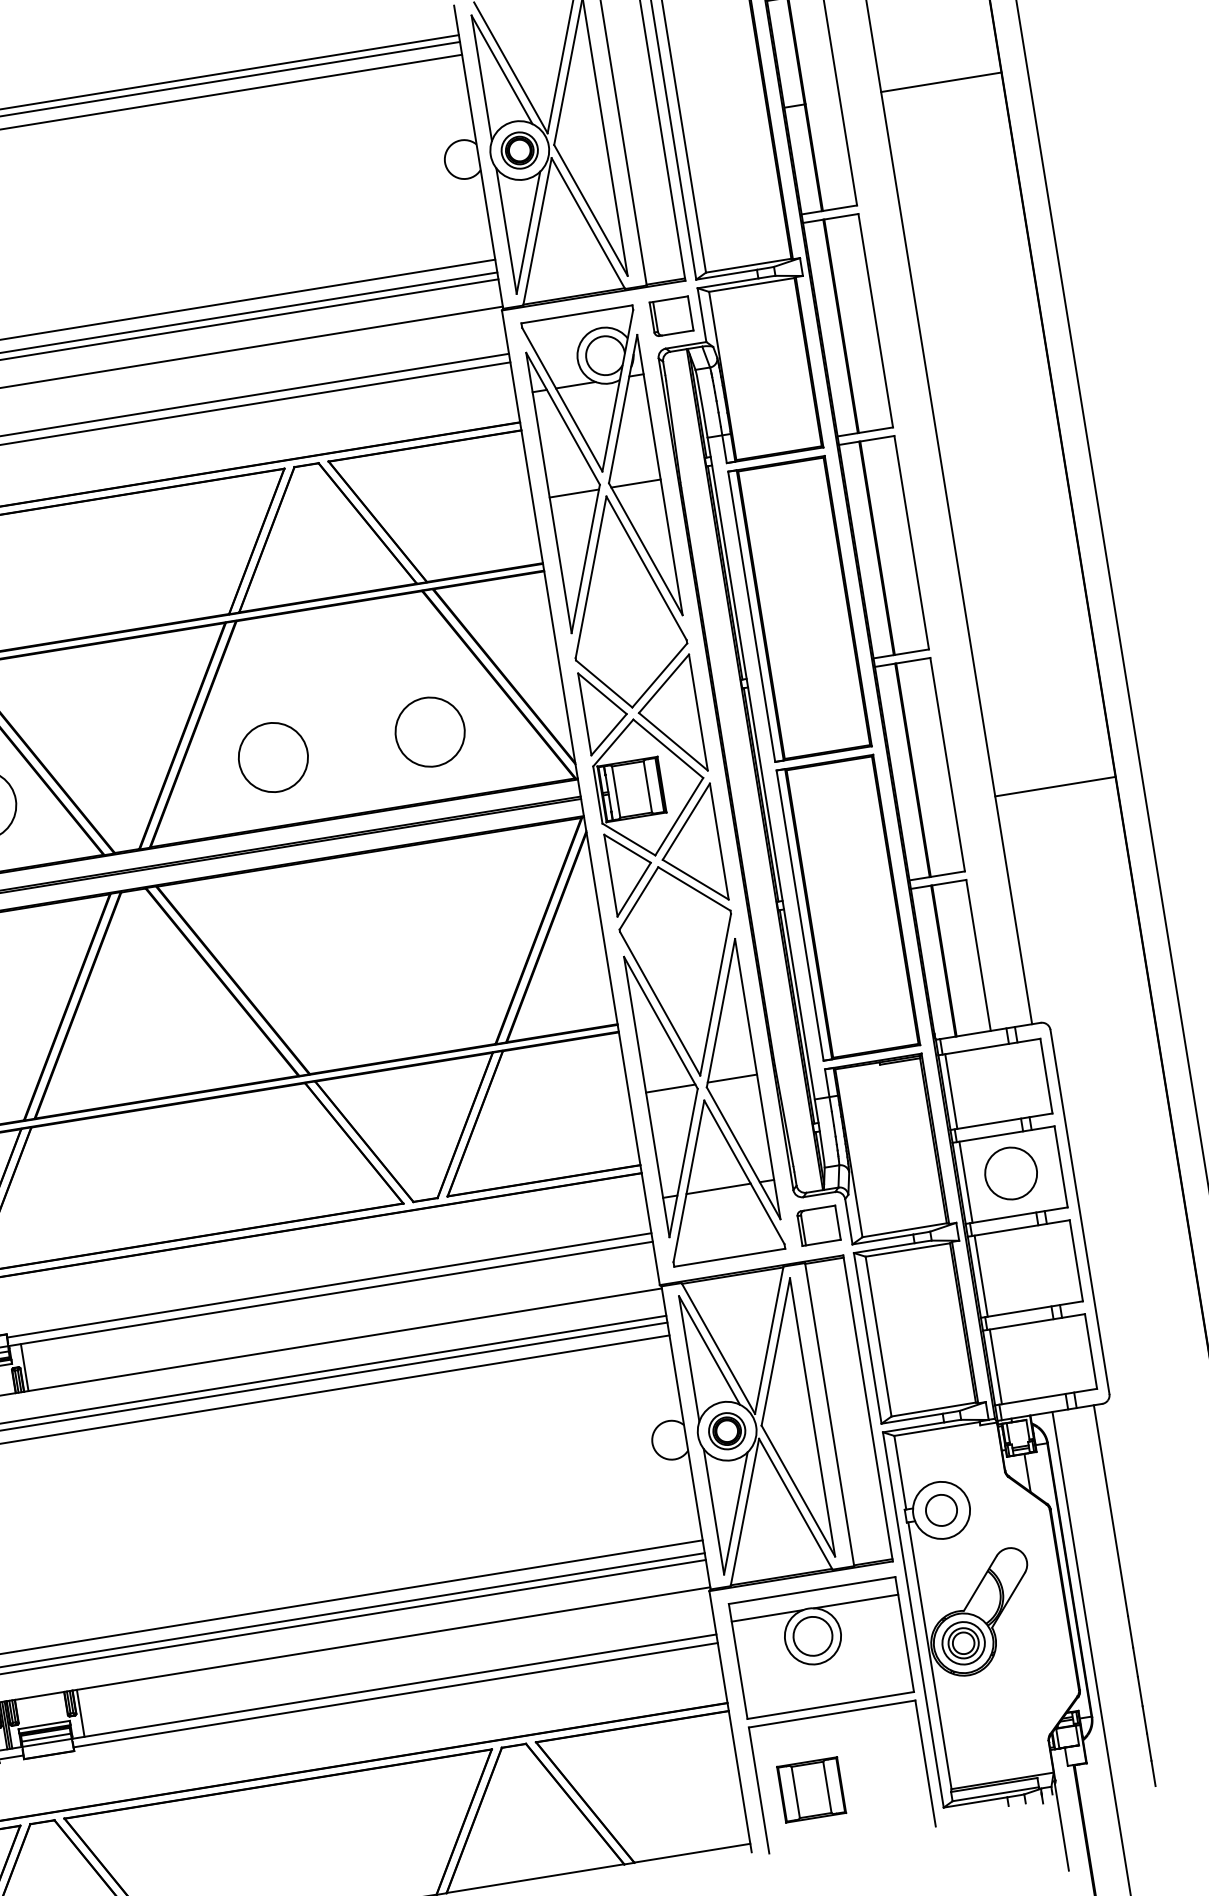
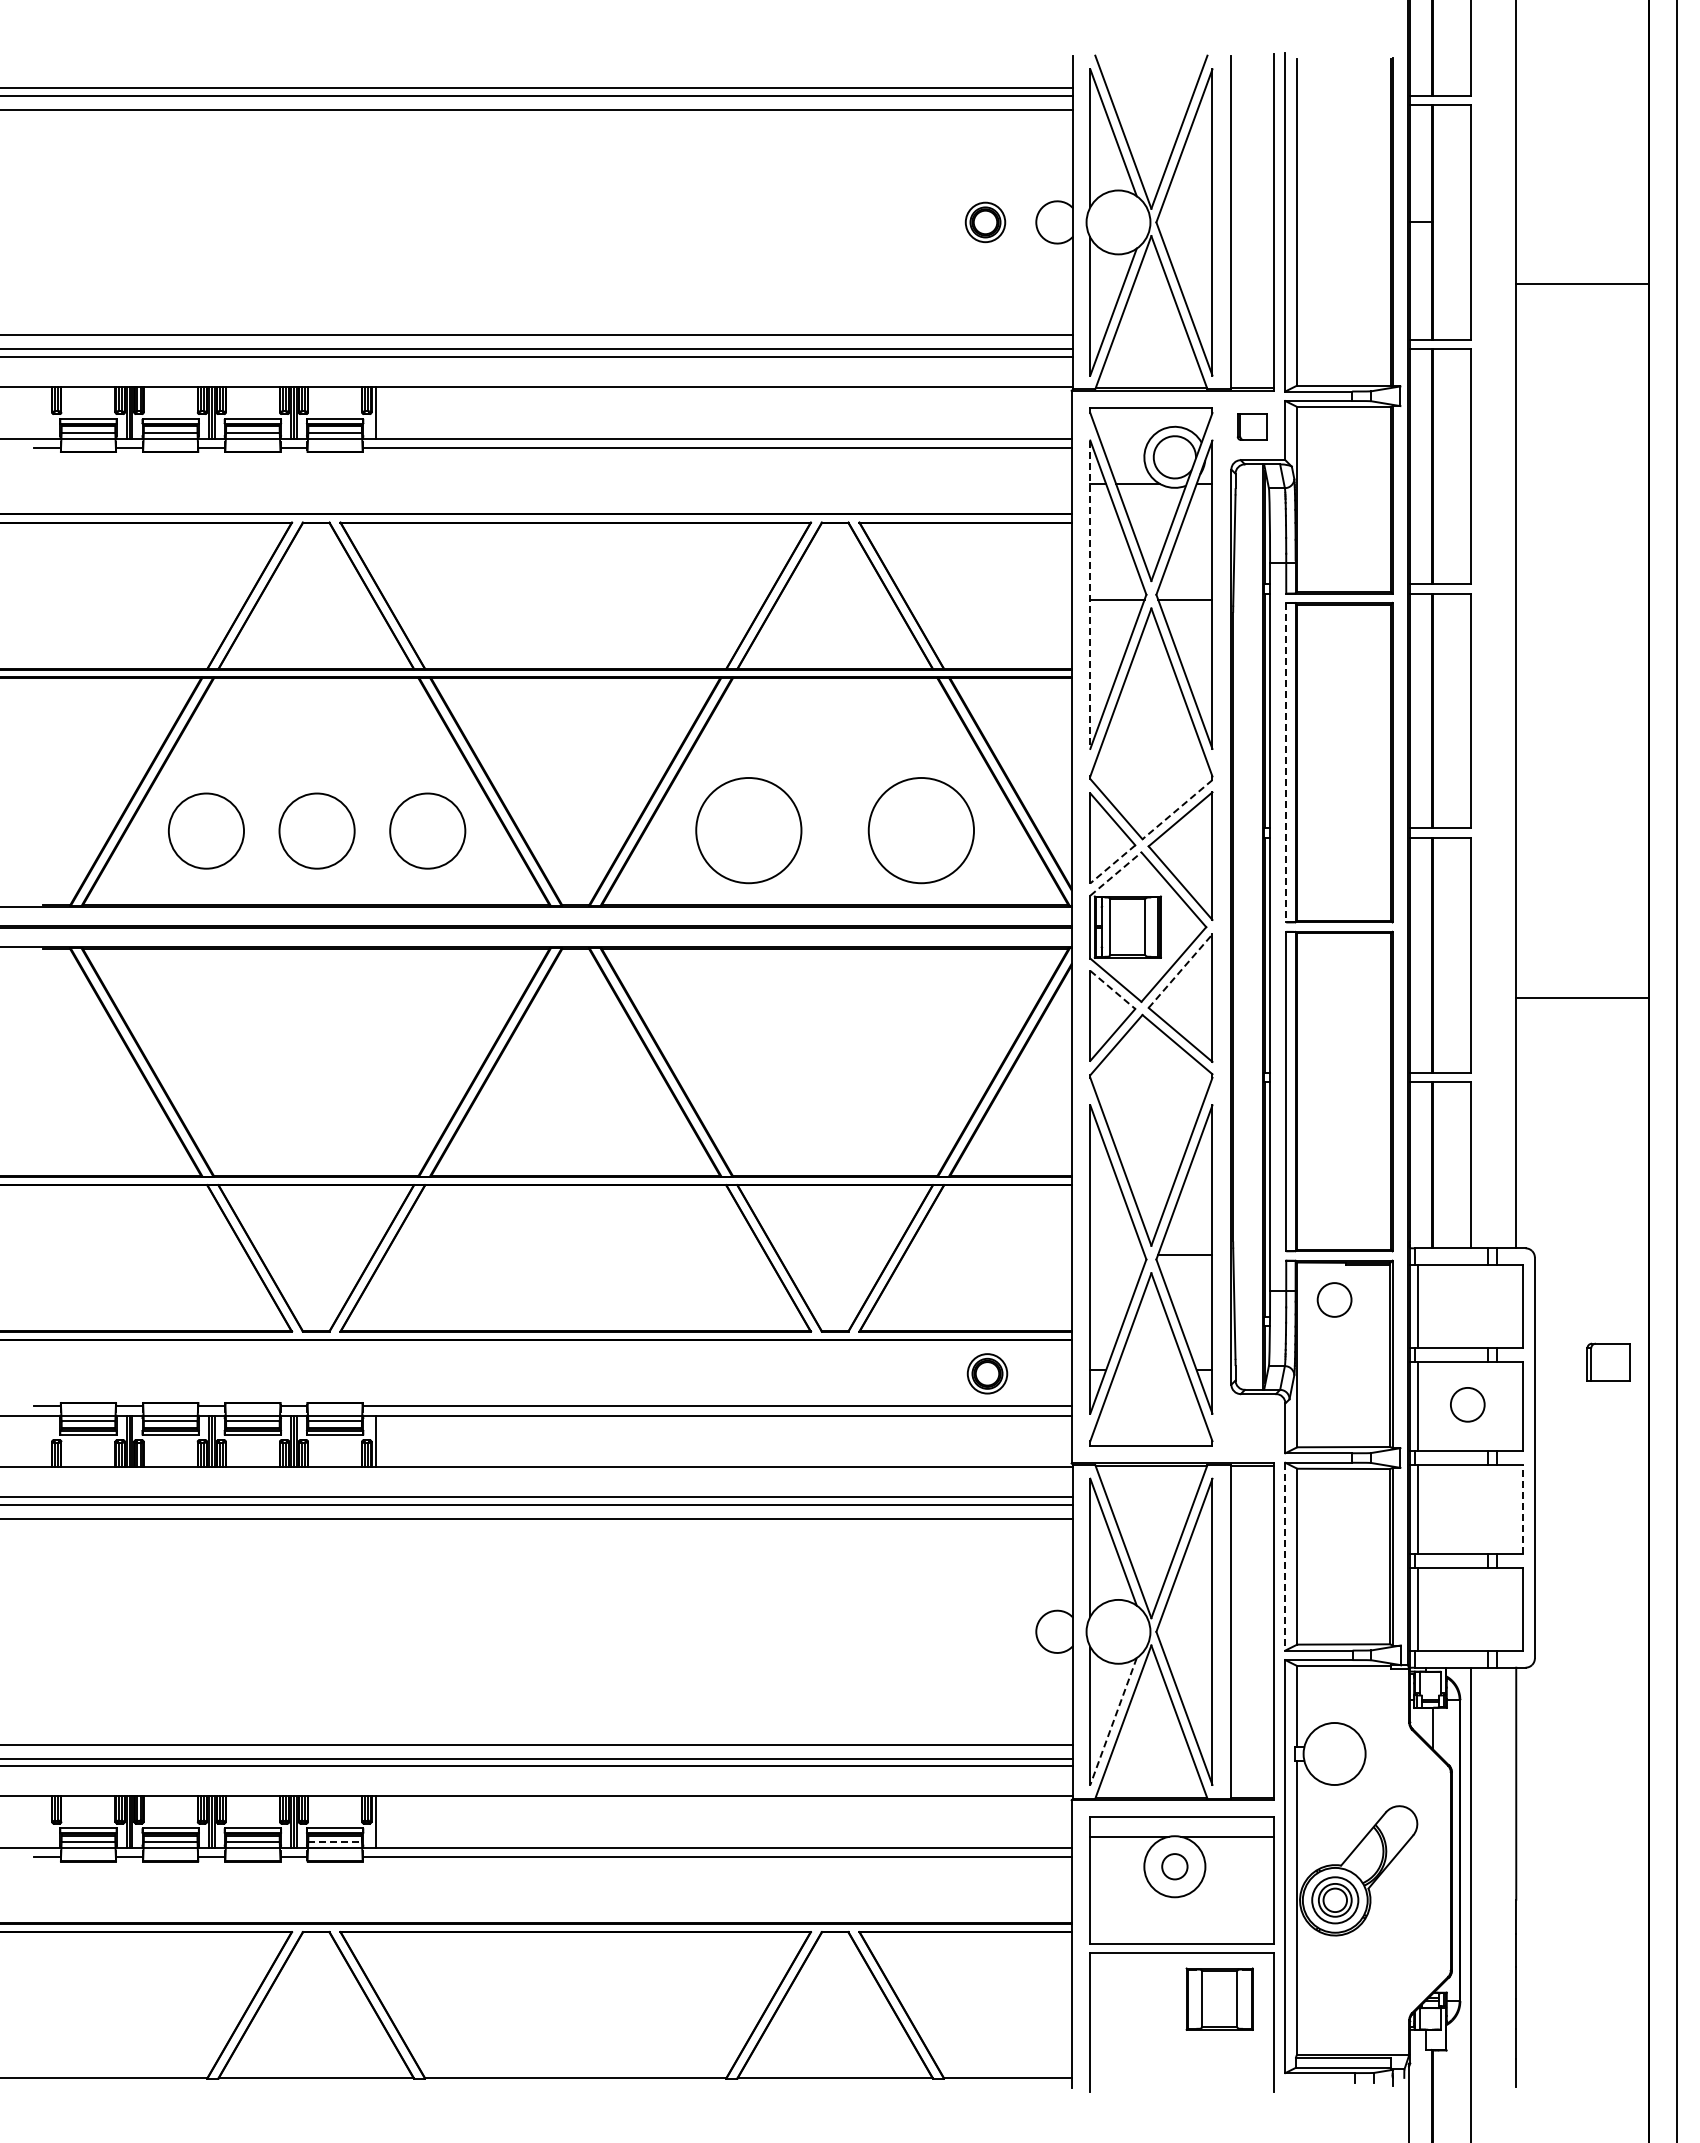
line: (941, 82) -> (1582, 284), moved
part: (519, 150) -> (985, 222), moved
part: (671, 316) -> (1252, 426), size x0.7
line: (549, 493) -> (1090, 595), solid -> dashed
line: (751, 616) -> (1286, 762), solid -> dashed
line: (659, 675) -> (1177, 809), solid -> dashed
circle: (430, 732) -> (921, 830), size x1.4
line: (608, 734) -> (1112, 864), solid -> dashed
line: (613, 743) -> (1115, 874), solid -> dashed
circle: (273, 757) -> (748, 830), size x1.4
line: (686, 822) -> (1180, 971), solid -> dashed
line: (628, 849) -> (1113, 990), solid -> dashed
line: (670, 1088) -> (1117, 1254), removed
circle: (1010, 1173) -> (1467, 1404), size x0.6
line: (718, 1188) -> (1151, 1370), removed
part: (818, 1224) -> (1608, 1361), moved
line: (1076, 1260) -> (1522, 1509), solid -> dashed
line: (867, 1338) -> (1285, 1556), solid -> dashed
part: (727, 1430) -> (987, 1373), moved
circle: (941, 1509) -> (1334, 1299), moved
line: (735, 1513) -> (1113, 1721), solid -> dashed
circle: (812, 1636) -> (1174, 1866), size x0.6
line: (46, 1737) -> (335, 1842), solid -> dashed
part: (811, 1789) -> (1219, 1998), moved

